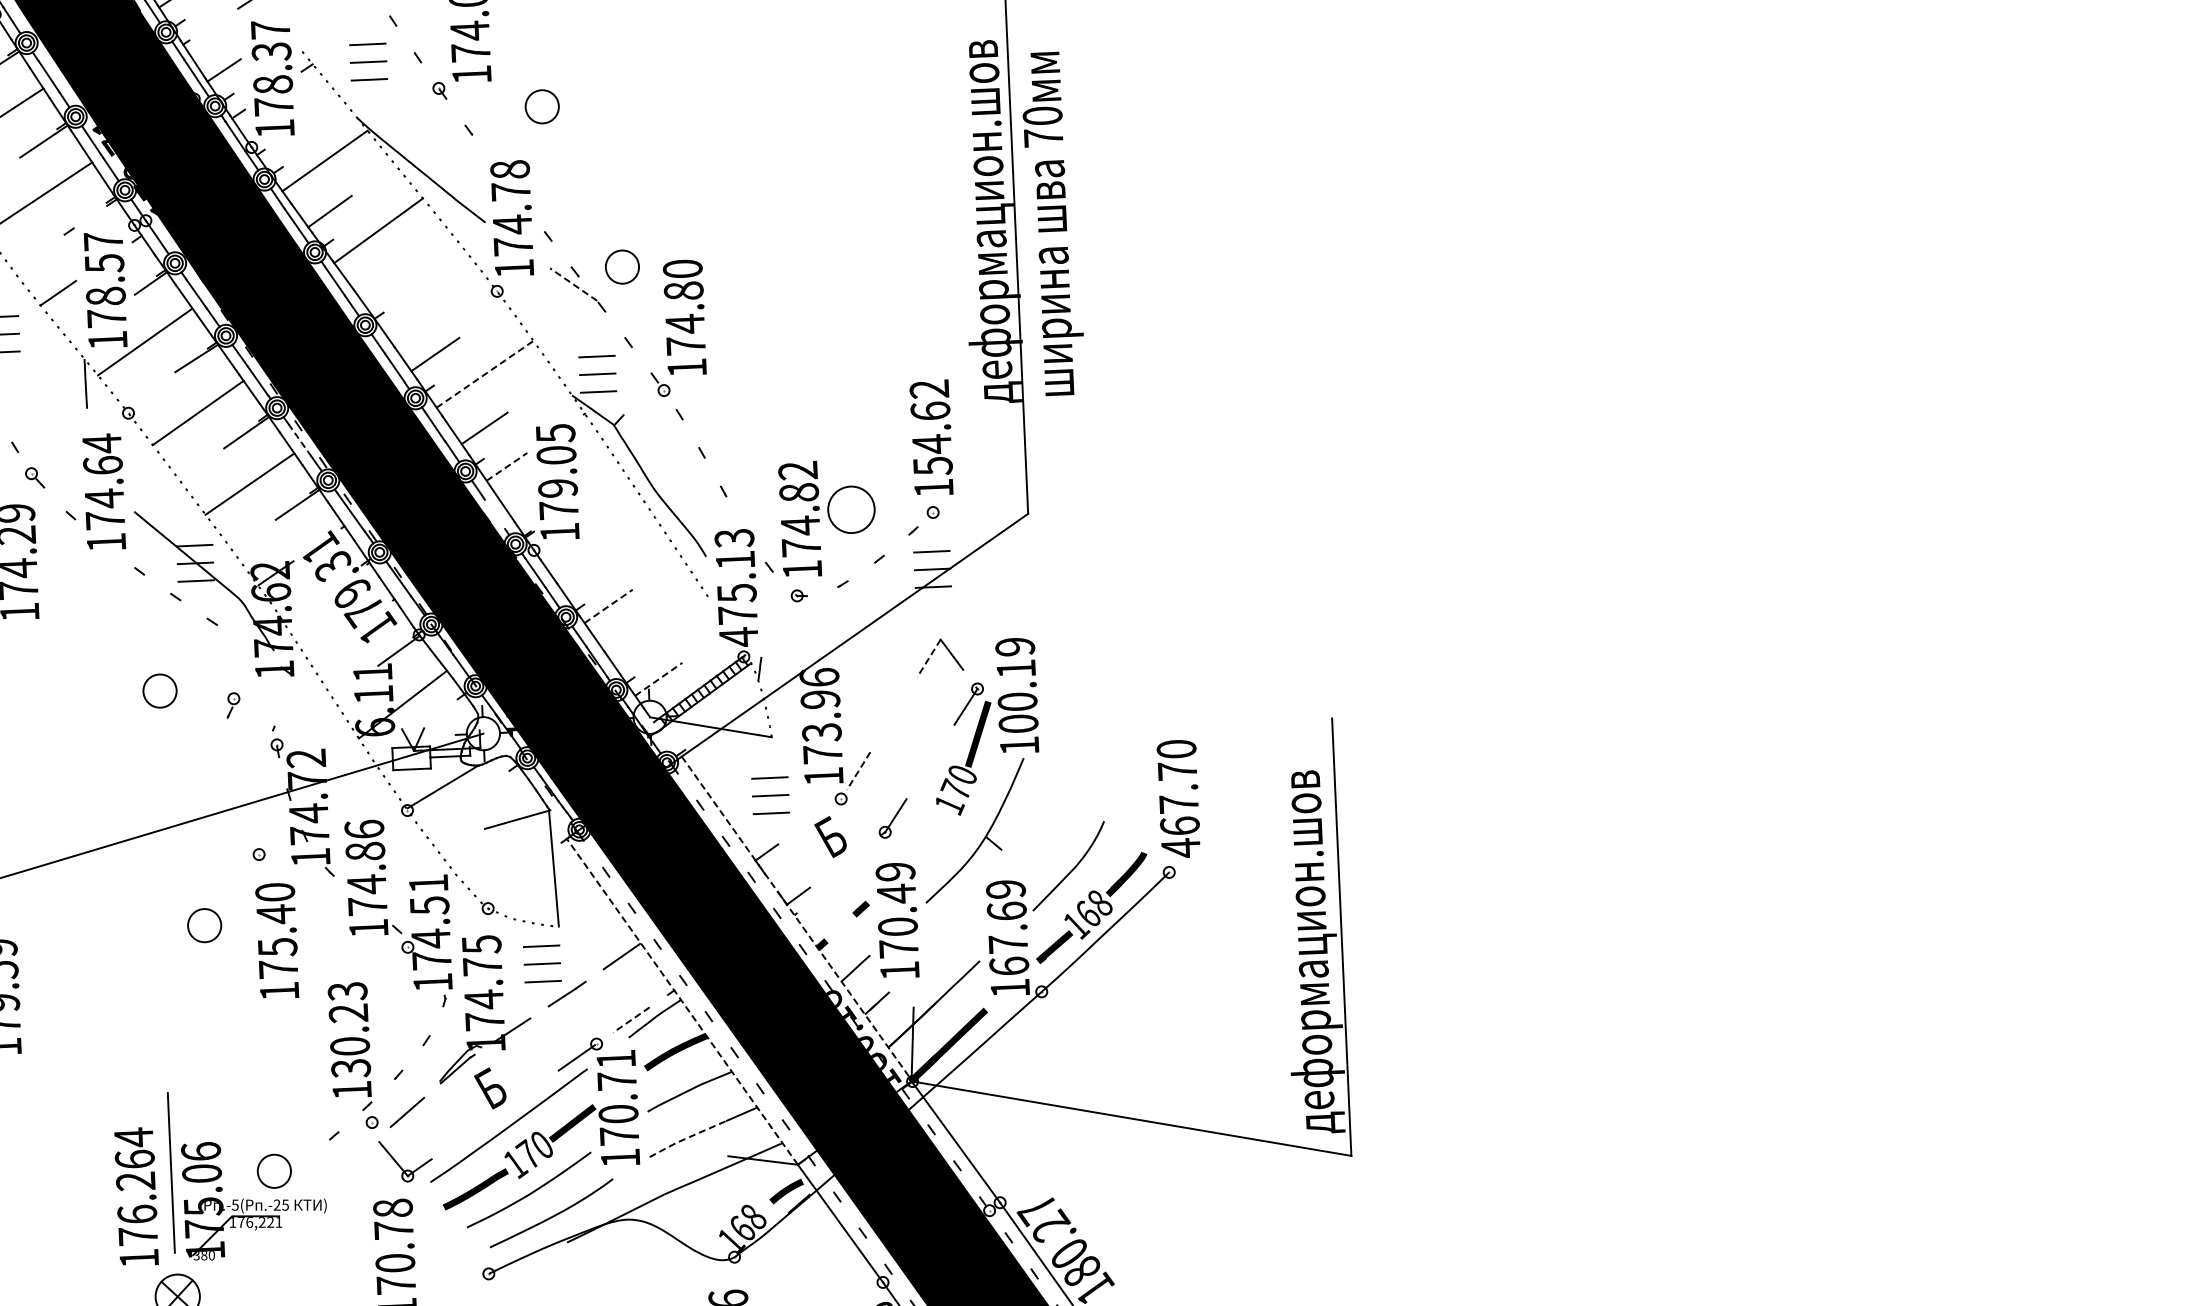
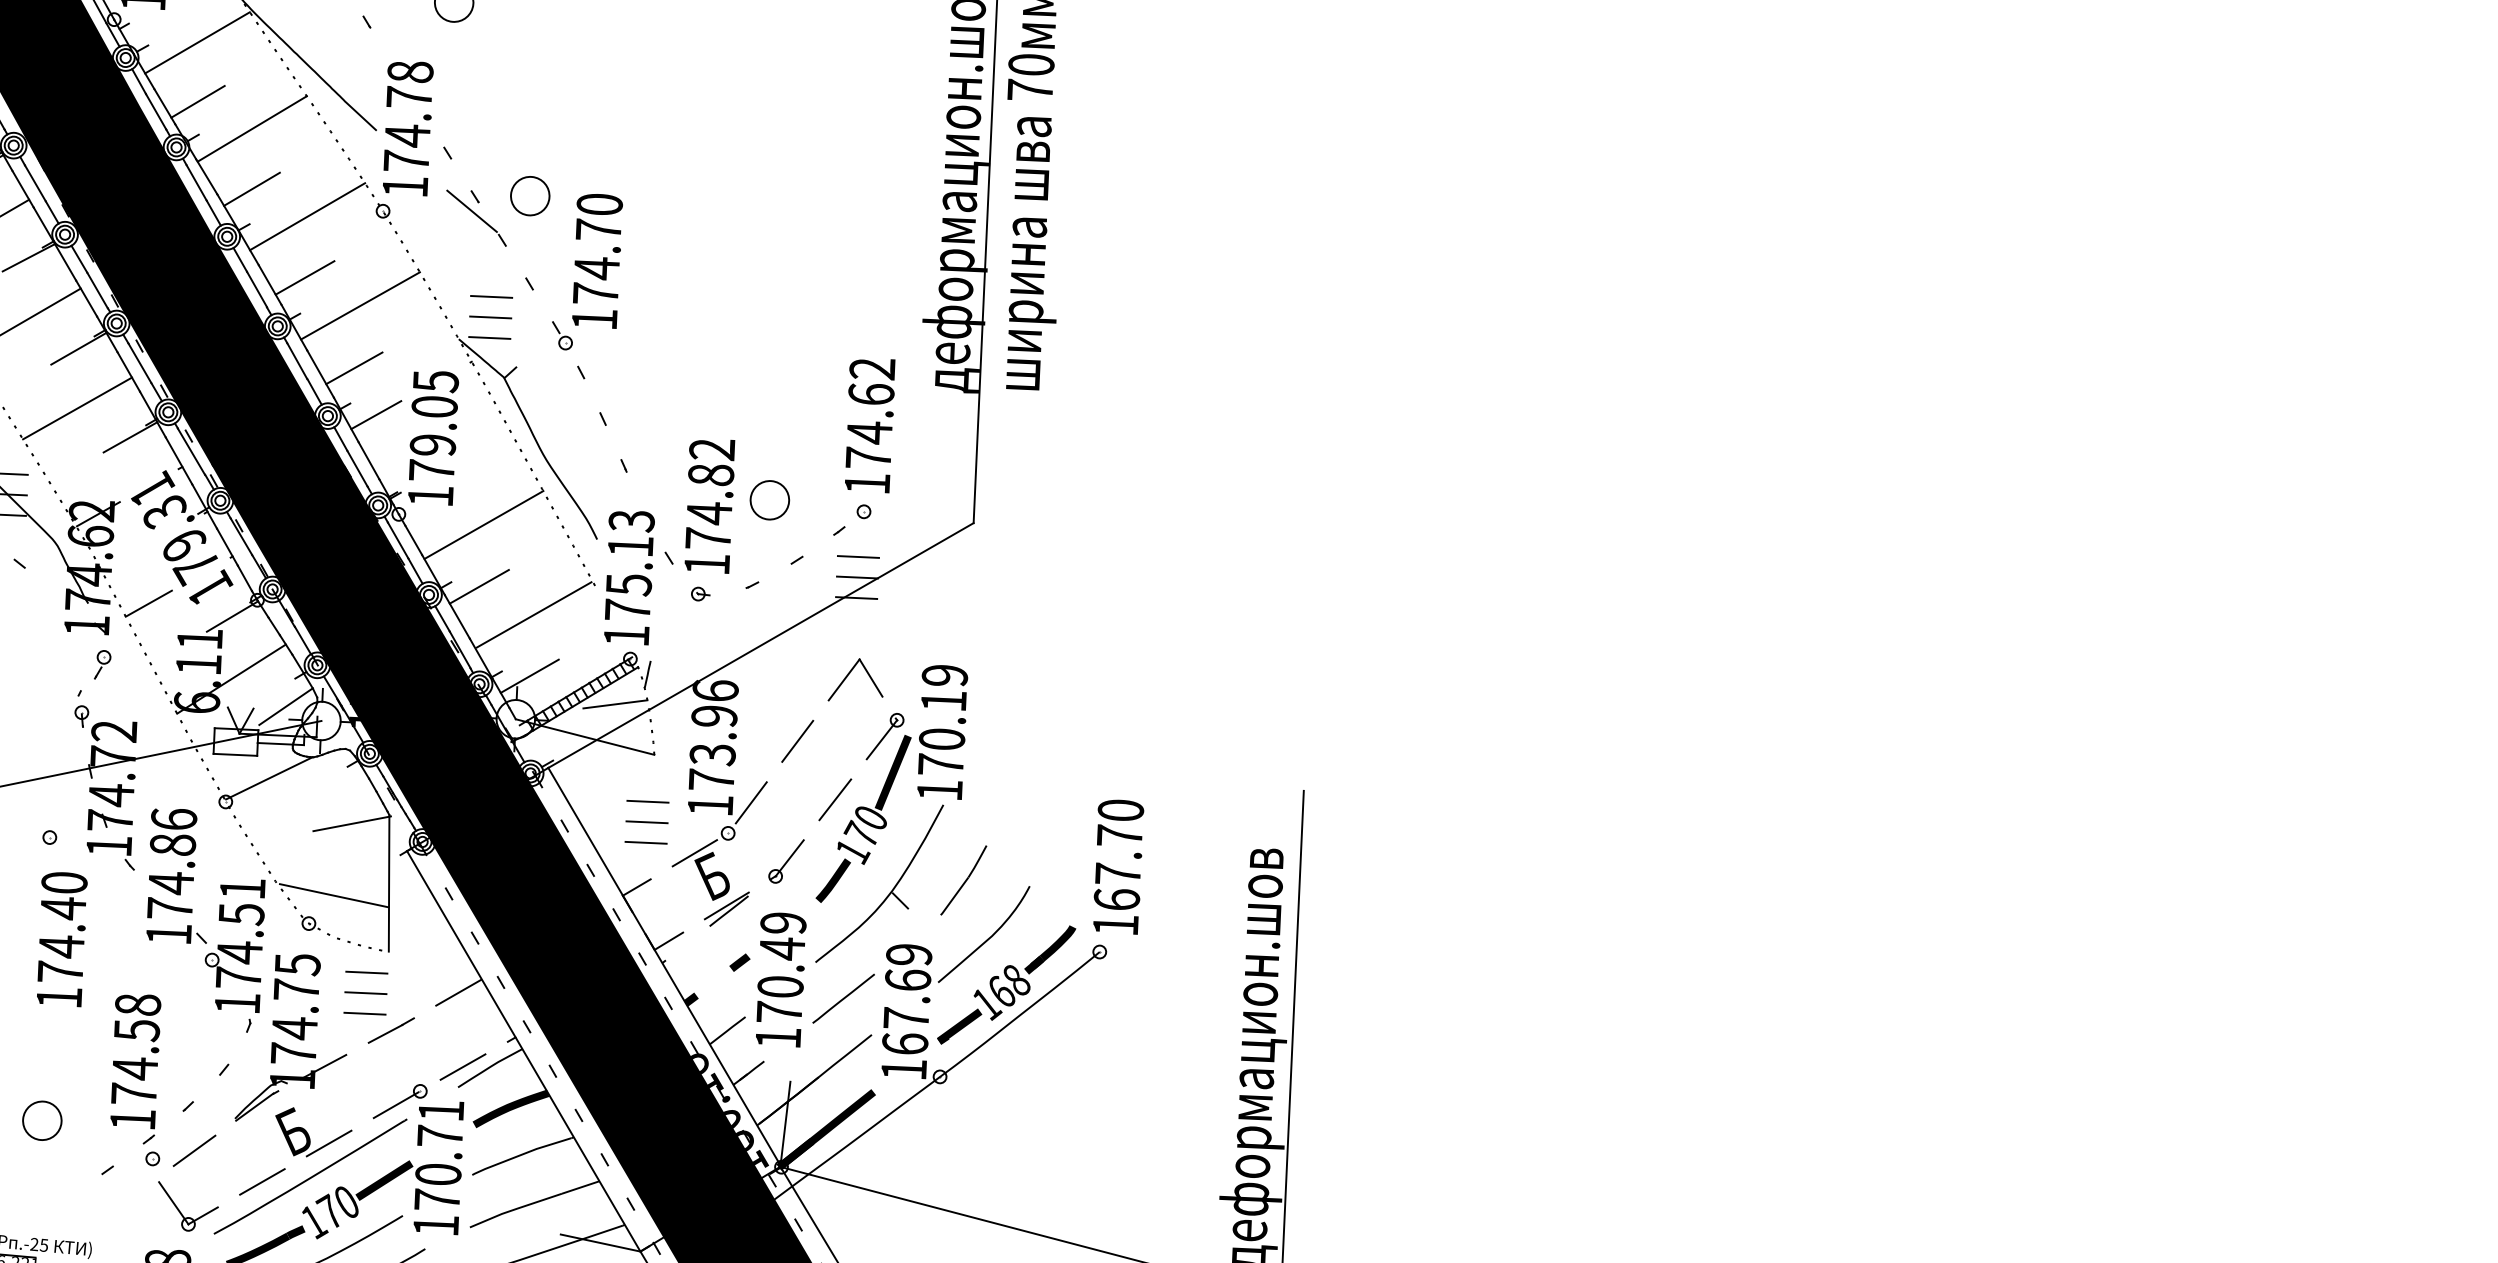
line: (382, 282) -> (251, 189), added
line: (573, 284) -> (471, 211), dashed -> solid
text: (683, 290) -> (598, 229), 174.80 -> 174.70
line: (432, 301) -> (307, 216), added
line: (485, 374) -> (360, 306), dashed -> solid
line: (300, 440) -> (140, 363), dashed -> solid
line: (507, 466) -> (376, 414), dashed -> solid
text: (932, 466) -> (868, 458), 154.62 -> 174.62
part: (851, 509) -> (769, 499), size x0.71
line: (494, 514) -> (356, 468), added
line: (607, 552) -> (483, 524), added
line: (609, 606) -> (480, 587), dashed -> solid
line: (657, 625) -> (533, 613), added
text: (738, 636) -> (626, 634), 475.13 -> 175.13
line: (326, 646) -> (149, 604), added
line: (928, 658) -> (843, 679), dashed -> solid
line: (658, 679) -> (529, 676), dashed -> solid
line: (734, 696) -> (615, 703), added
part: (233, 705) -> (102, 665), moved
line: (893, 714) -> (797, 741), added
line: (451, 723) -> (285, 705), added
text: (1018, 723) -> (940, 764), 100.19 -> 170.19
line: (930, 761) -> (835, 799), added
line: (858, 771) -> (751, 803), dashed -> solid
line: (814, 818) -> (695, 853), added
part: (1046, 821) -> (963, 880), added
line: (934, 831) -> (832, 880), added
text: (1180, 847) -> (1115, 924), 467.70 -> 167.70
part: (845, 863) -> (726, 908), added
line: (507, 882) -> (333, 895), added
line: (797, 919) -> (665, 968), dashed -> solid
line: (953, 931) -> (844, 998), added
text: (277, 947) -> (61, 946), 175.40 -> 174.40
line: (682, 1001) -> (523, 1051), dashed -> solid
line: (631, 1020) -> (463, 1067), dashed -> solid
text: (349, 1029) -> (136, 1049), 130.23 -> 174.58
line: (522, 1095) -> (329, 1143), added
line: (467, 1133) -> (261, 1181), added
line: (687, 1137) -> (515, 1208), dashed -> solid
part: (273, 1170) -> (41, 1119), moved

